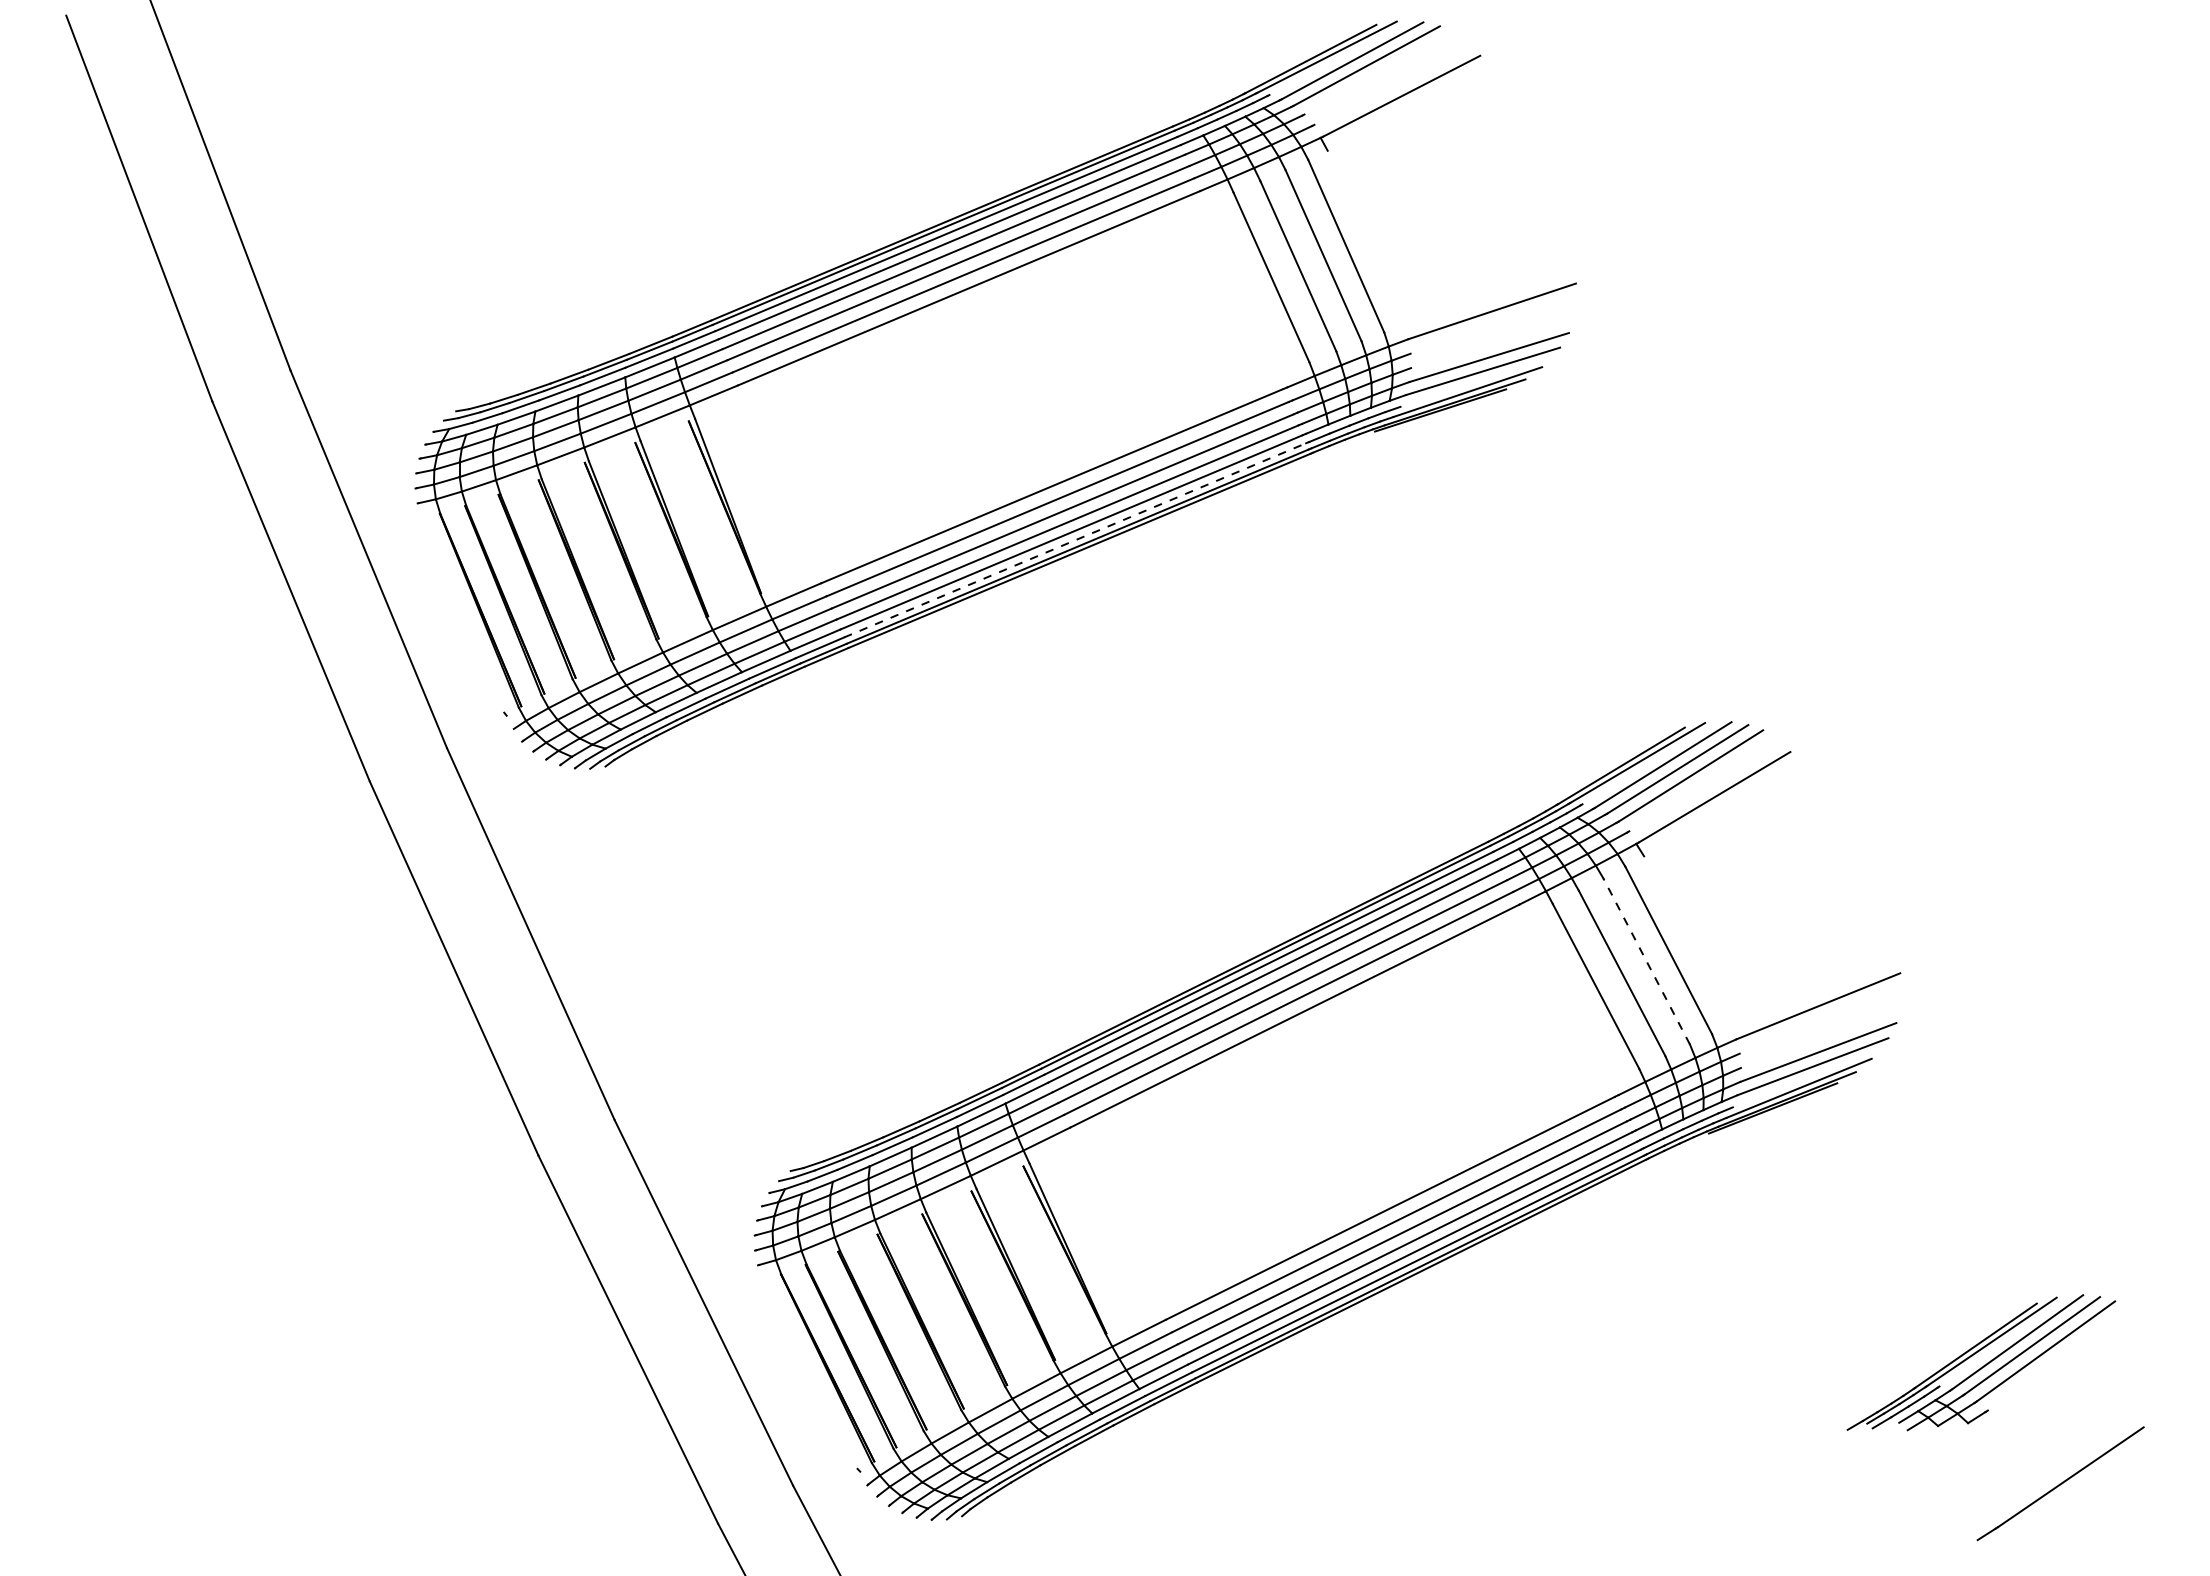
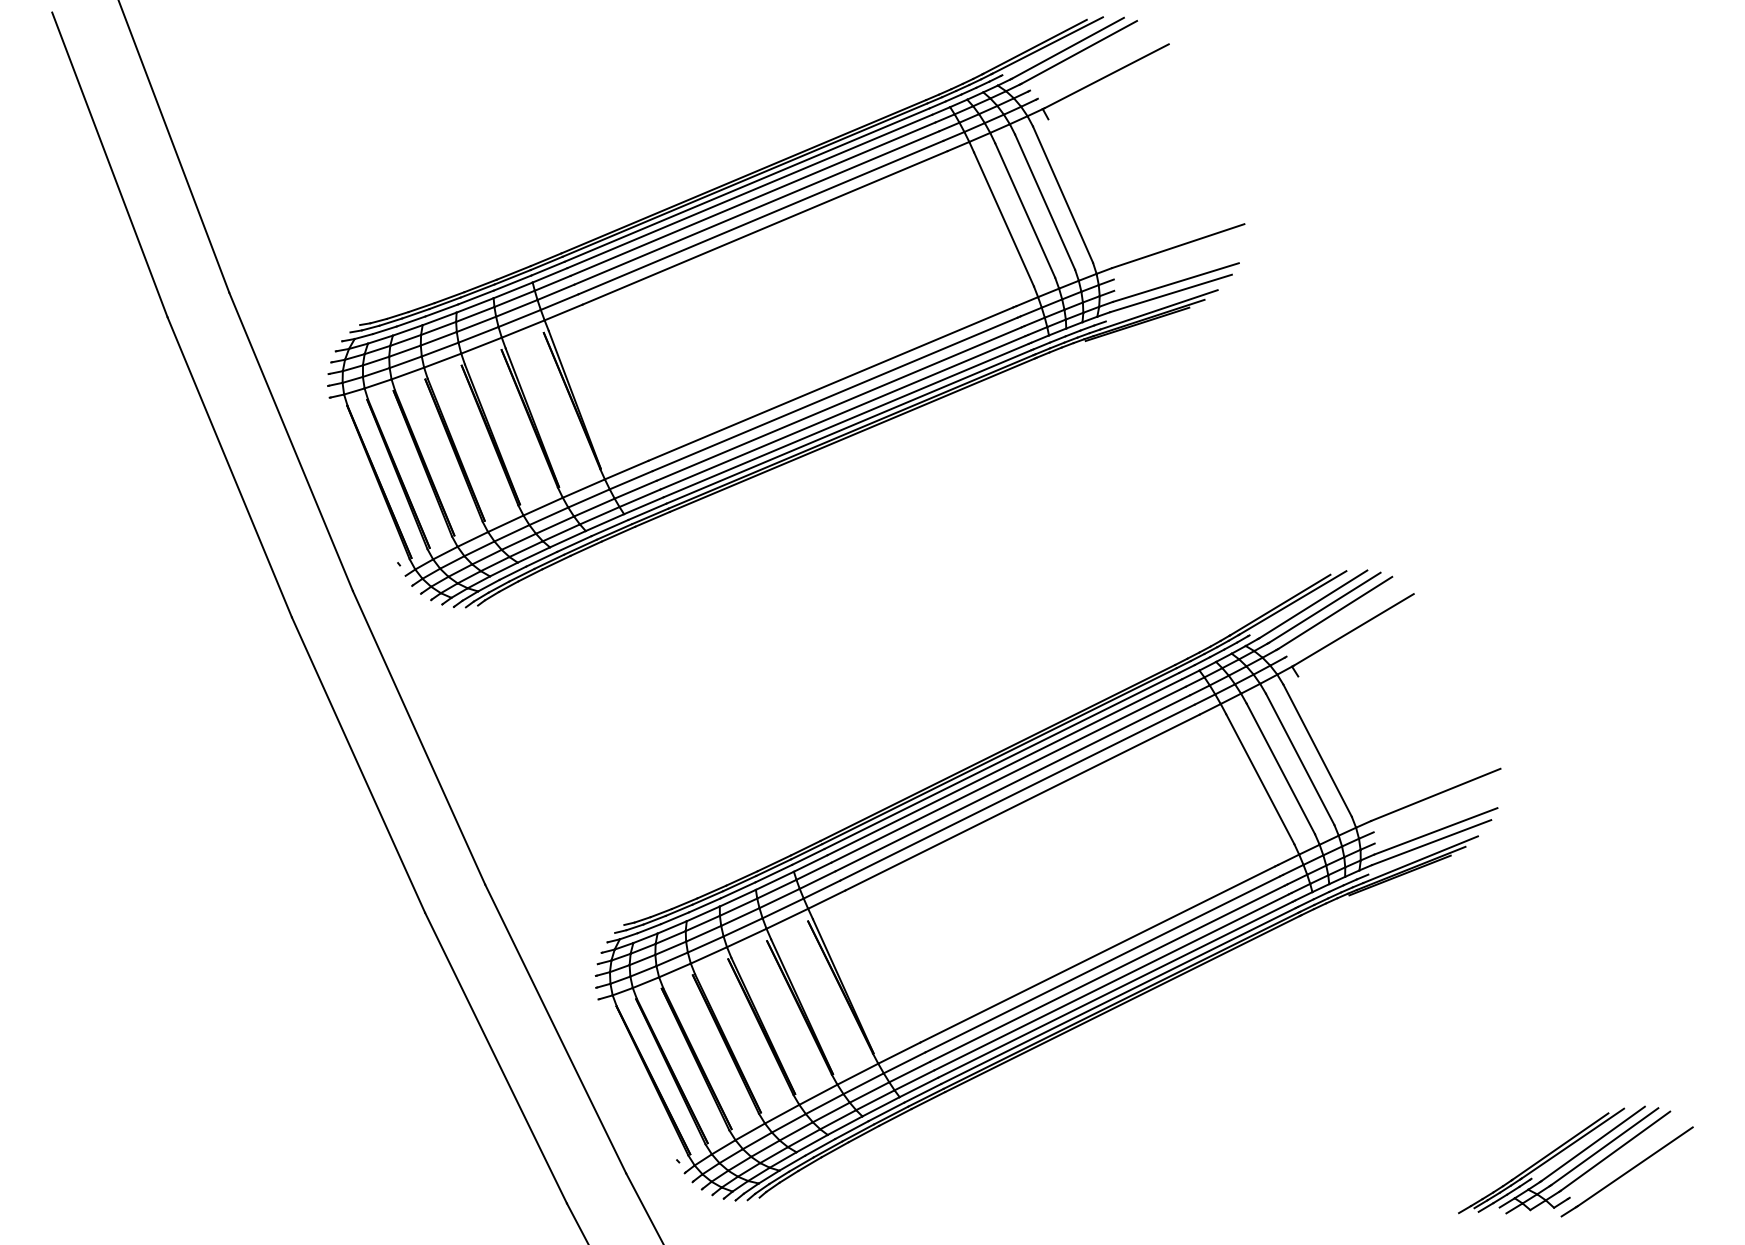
line: (1075, 540) -> (849, 427), dashed -> solid
line: (1646, 961) -> (1300, 759), dashed -> solid
part: (1981, 1362) -> (1564, 1159), moved

